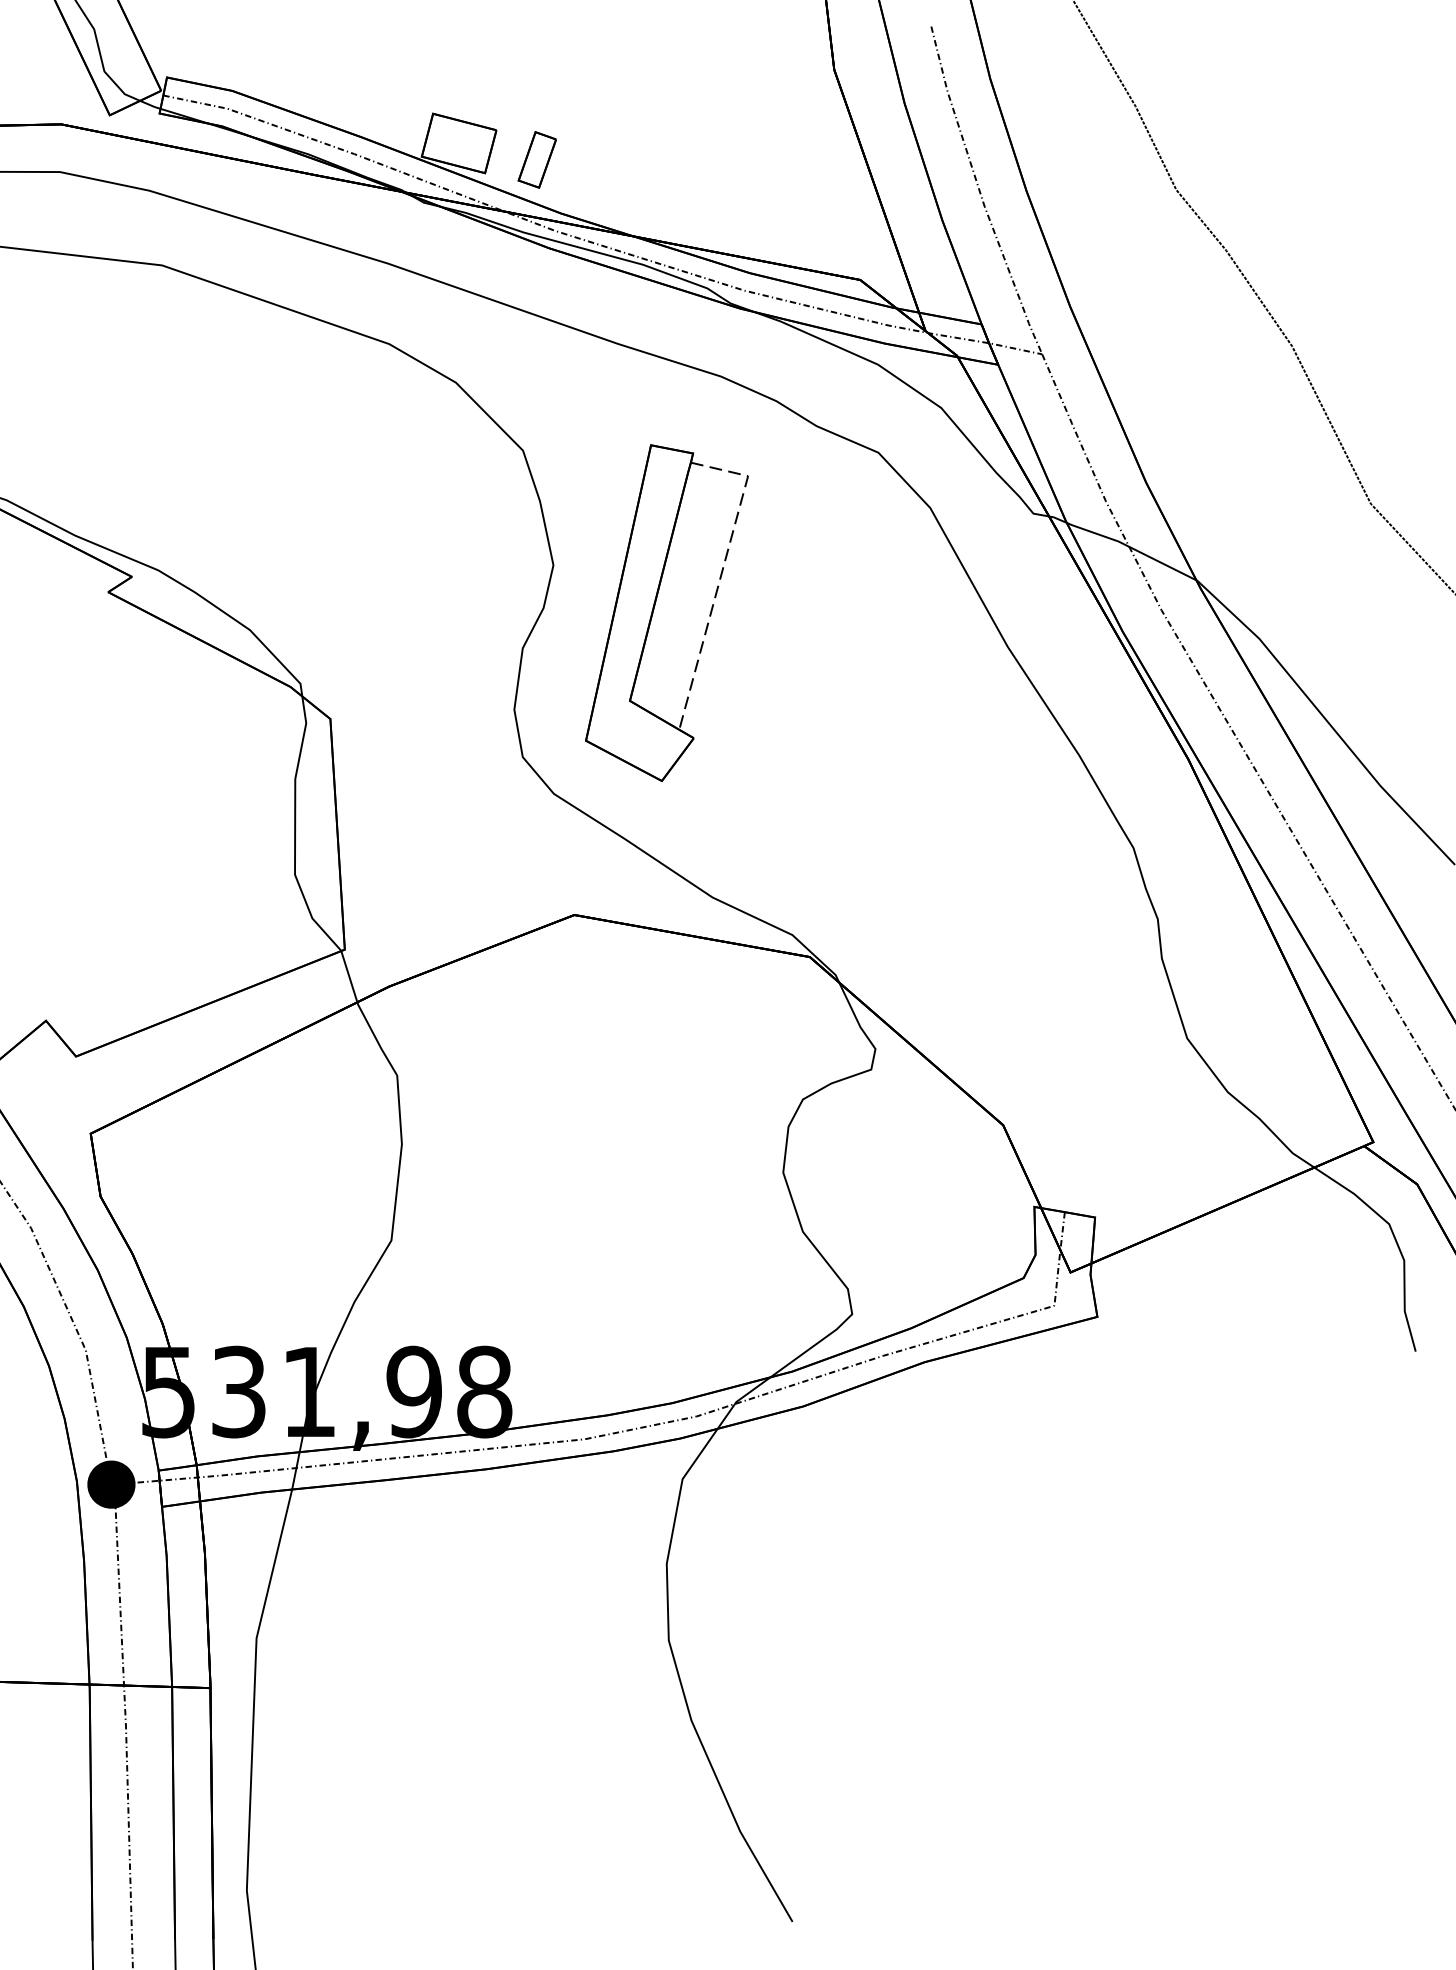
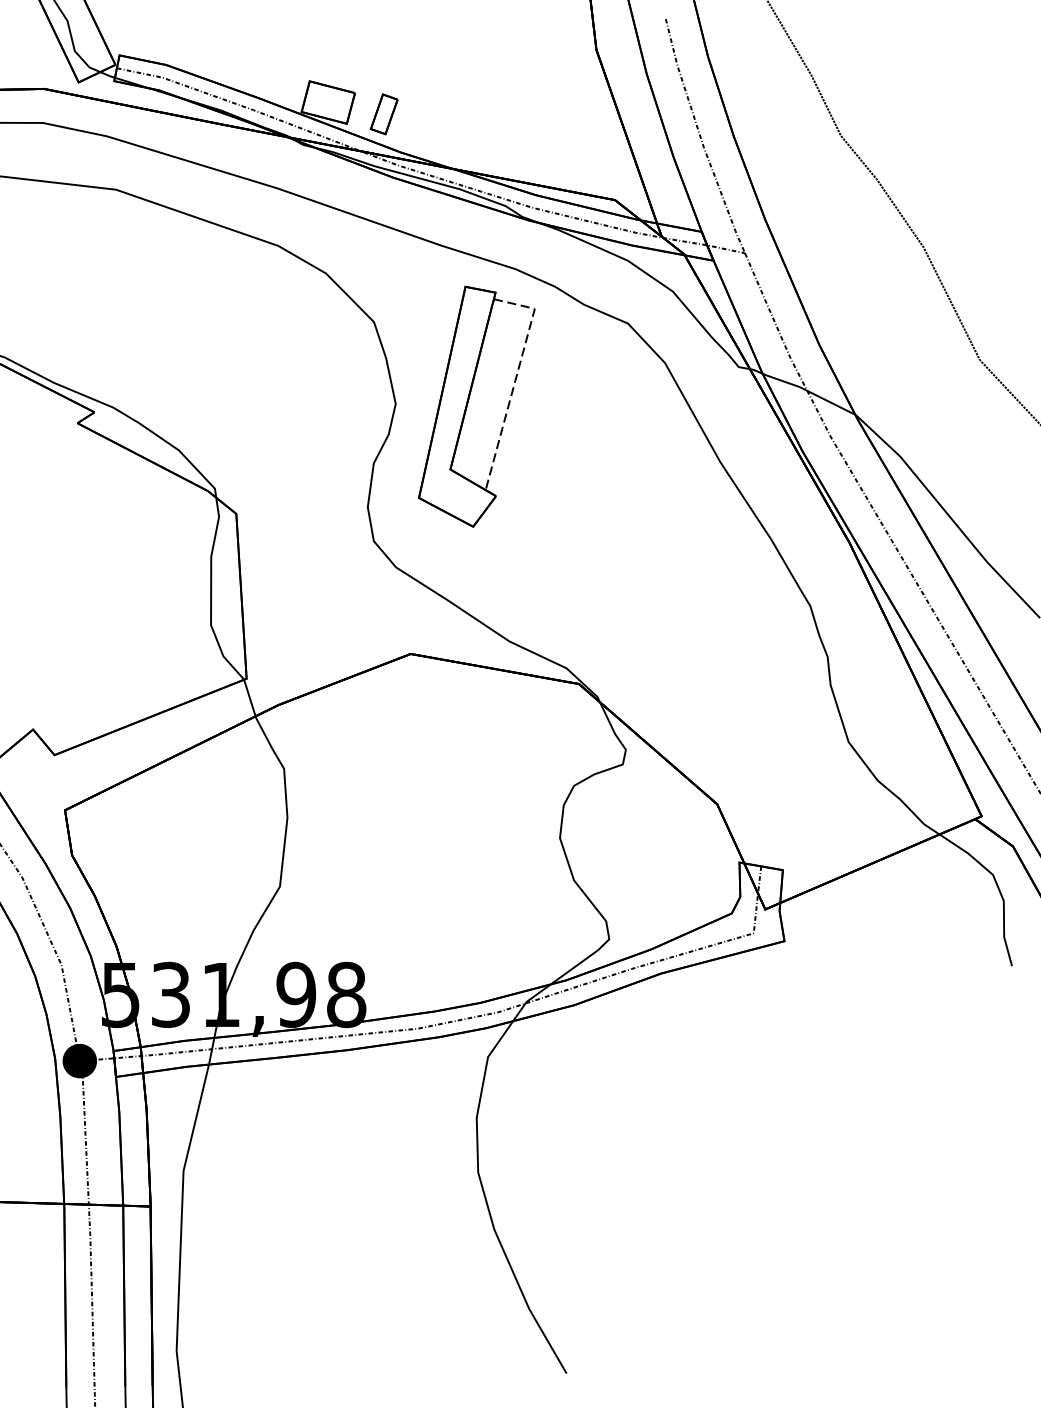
part: (654, 609) -> (467, 404), moved

